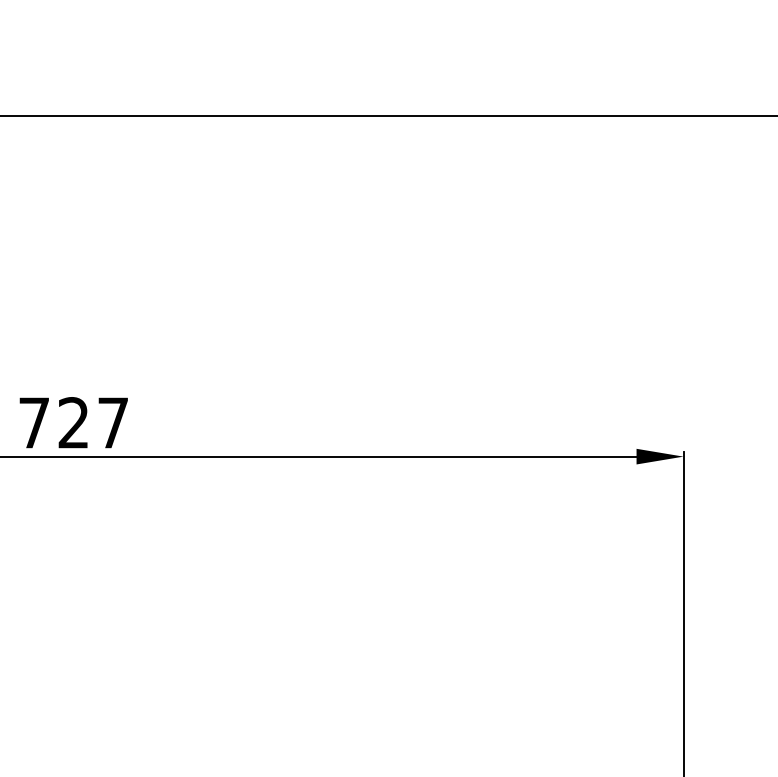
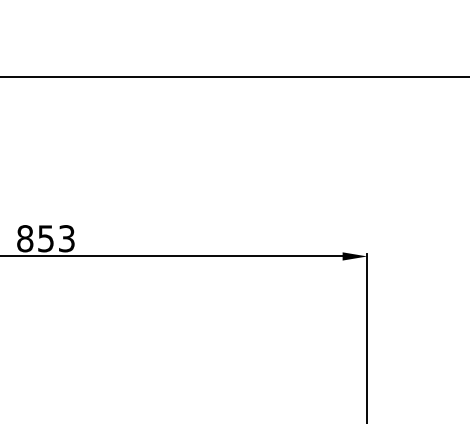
text: (72, 422) -> (45, 238), 727 -> 853

